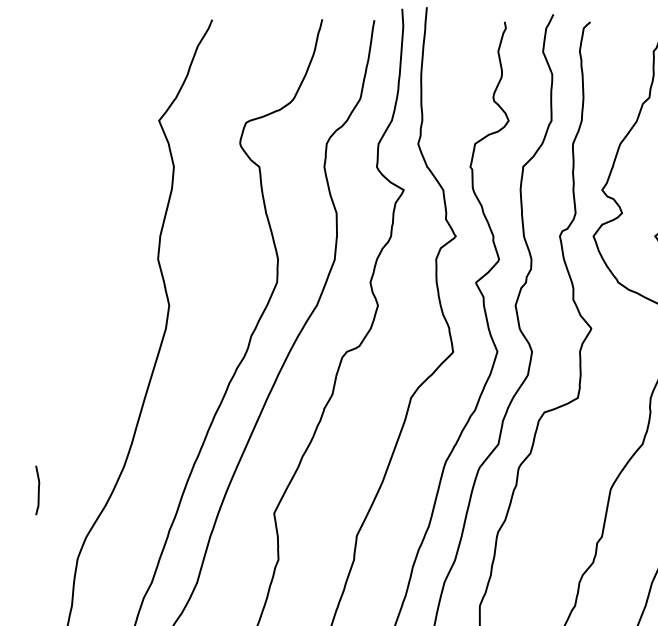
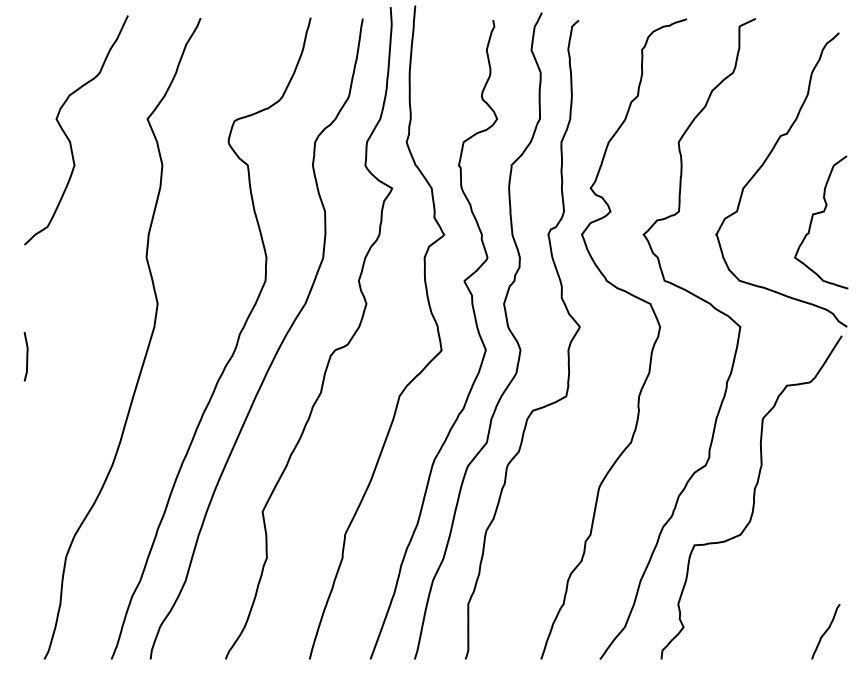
curve: (79, 137) -> (67, 135), added
curve: (38, 490) -> (26, 356), moved

